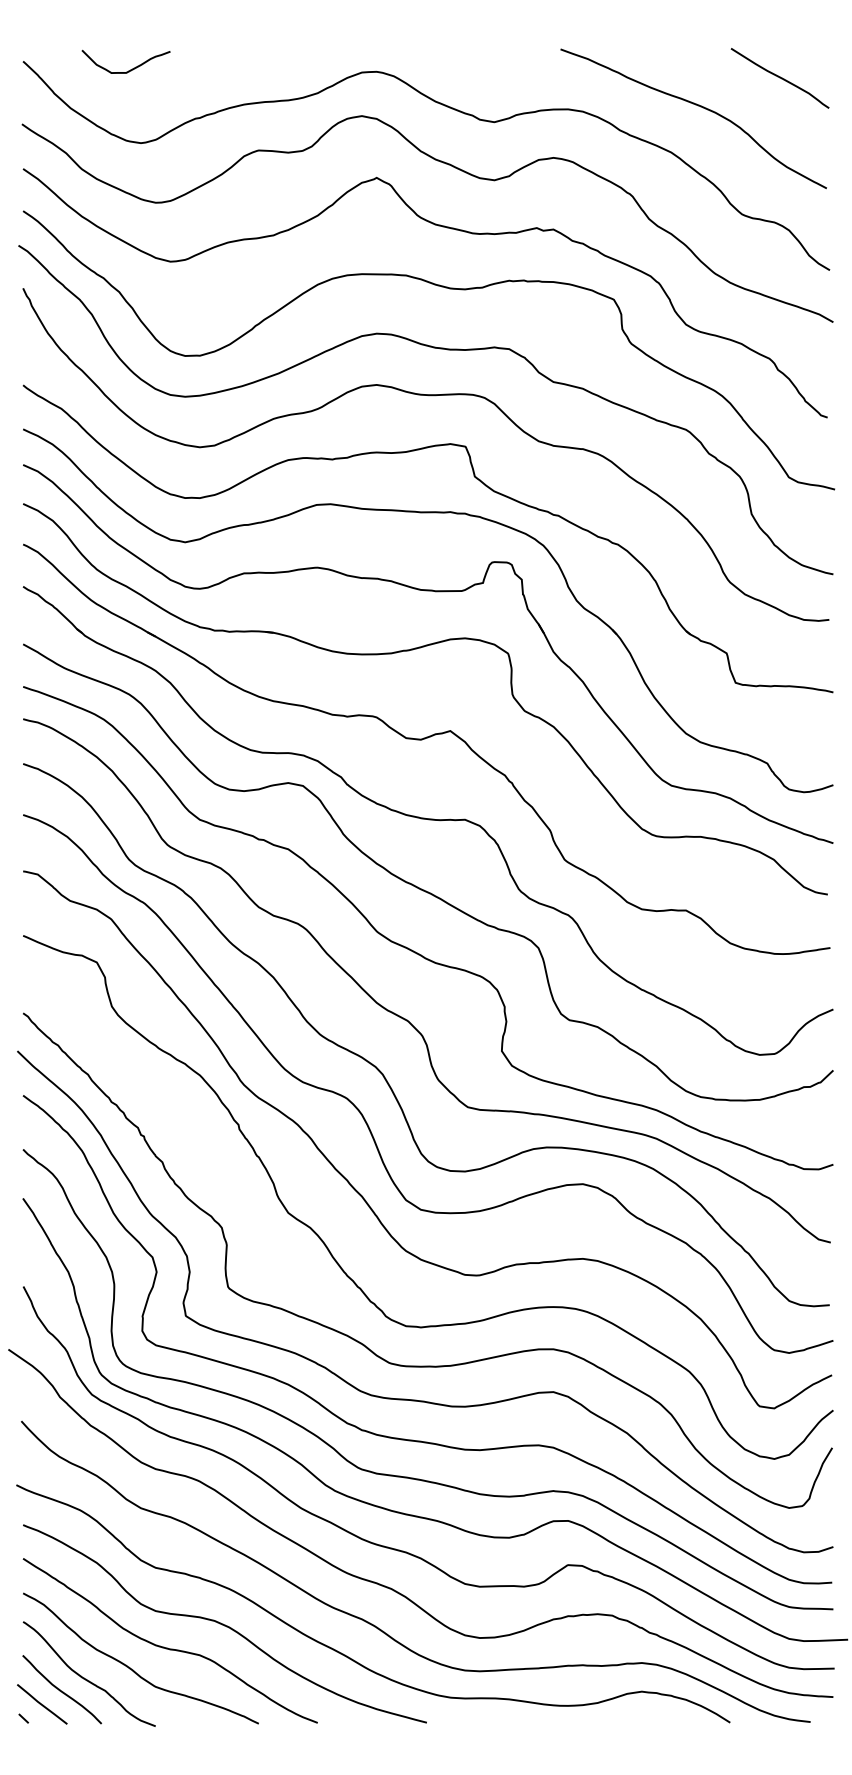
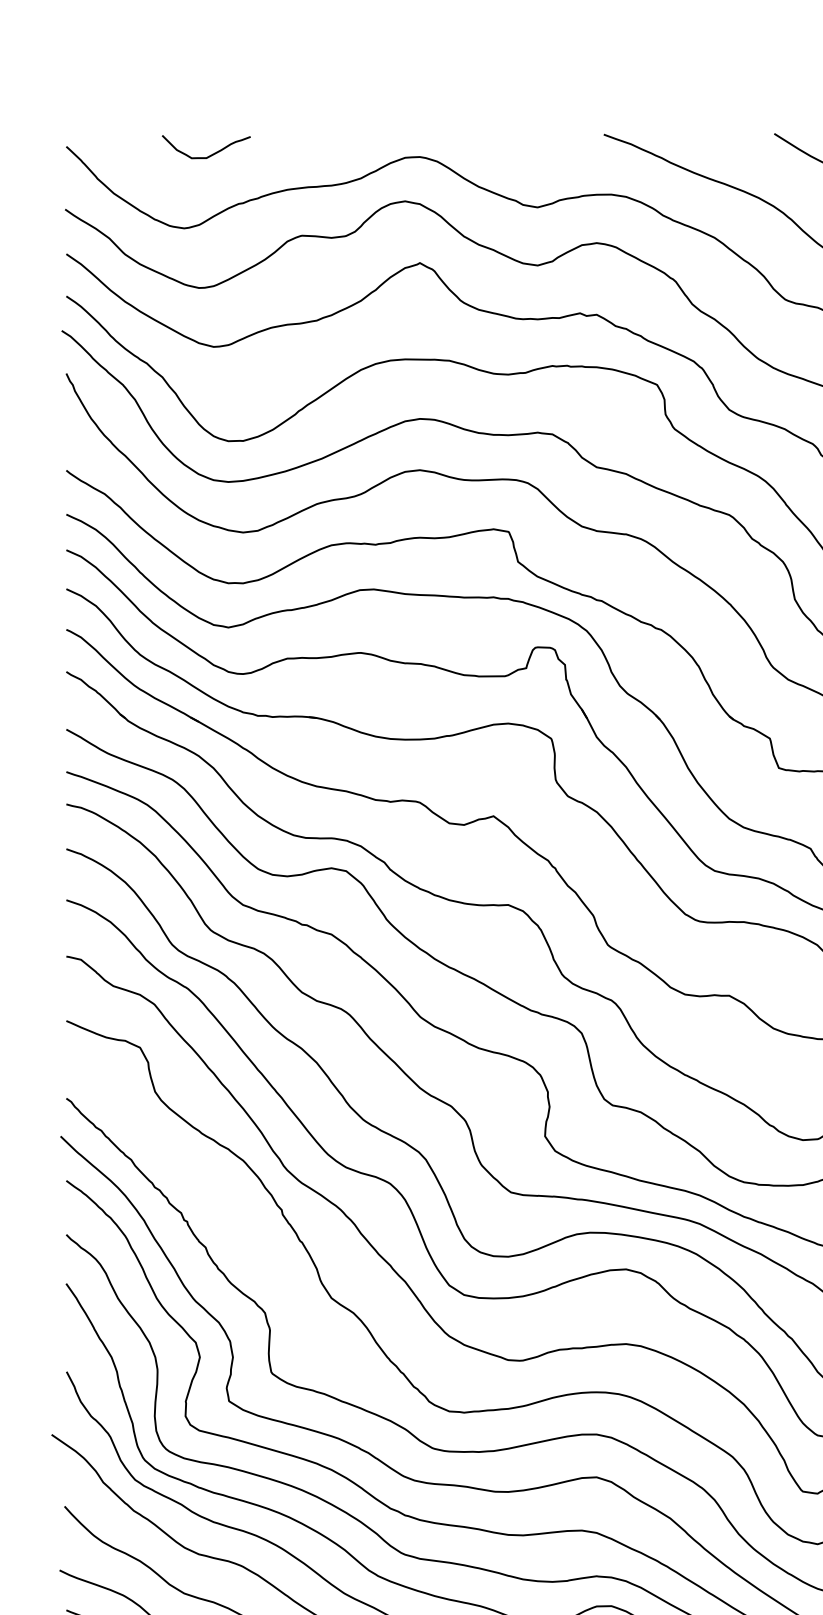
curve: (130, 69) -> (210, 154), moved

